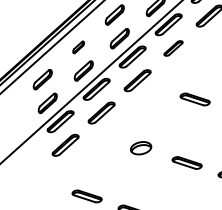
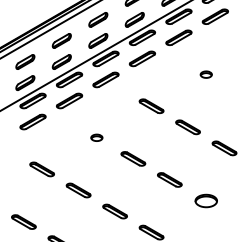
part: (78, 46) -> (61, 40), size x1.67
part: (172, 48) -> (141, 58), size x1.43
part: (140, 147) -> (96, 137), size x0.62

